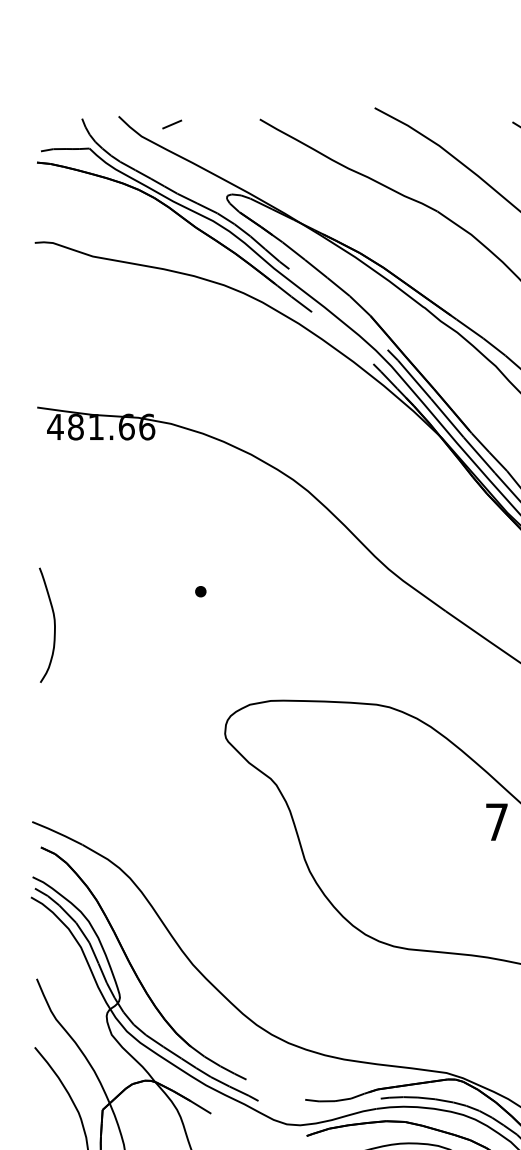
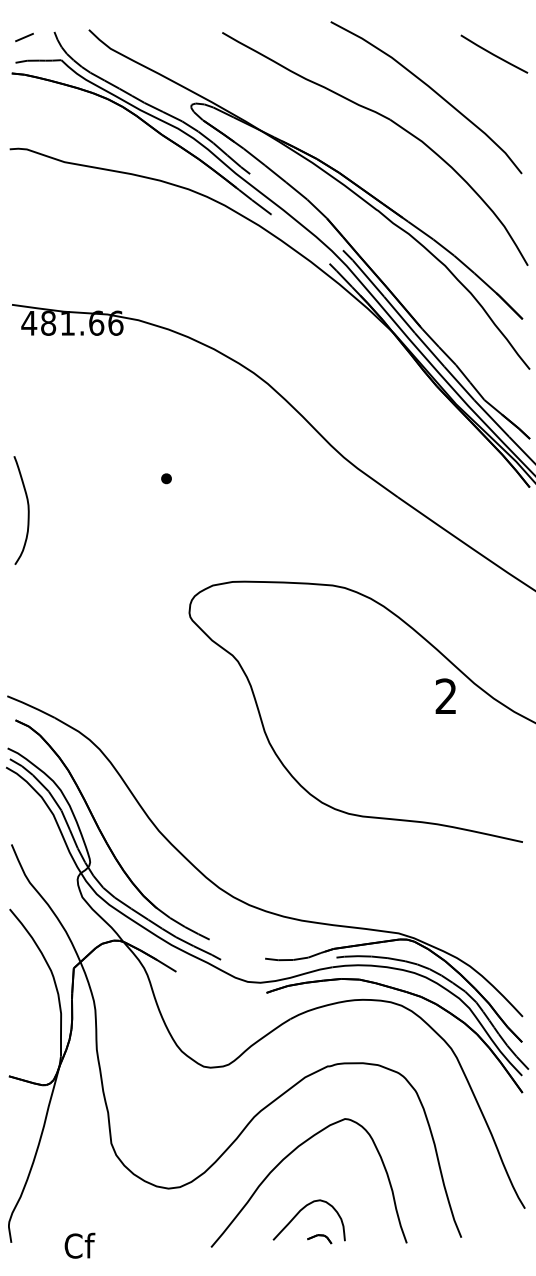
line: (172, 124) -> (24, 37), moved
text: (496, 821) -> (445, 695), 7 -> 2

